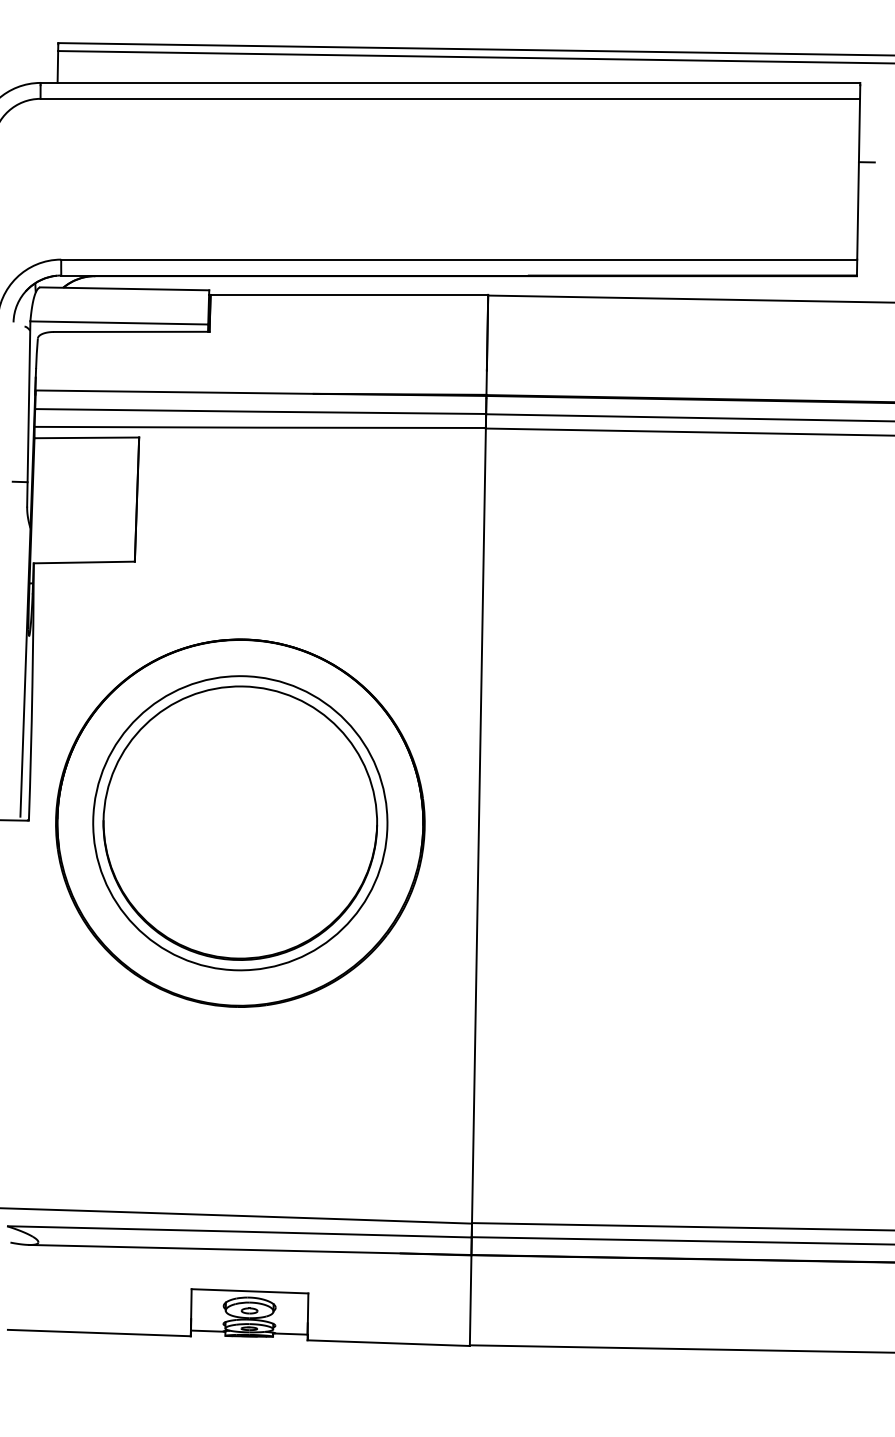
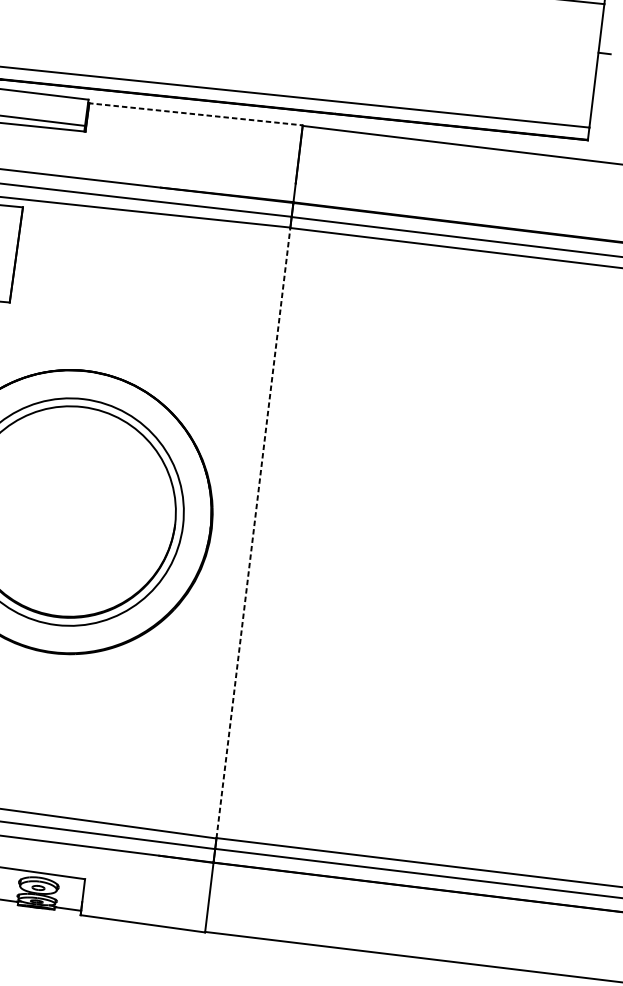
line: (348, 294) -> (195, 113), solid -> dashed
line: (478, 825) -> (253, 532), solid -> dashed

